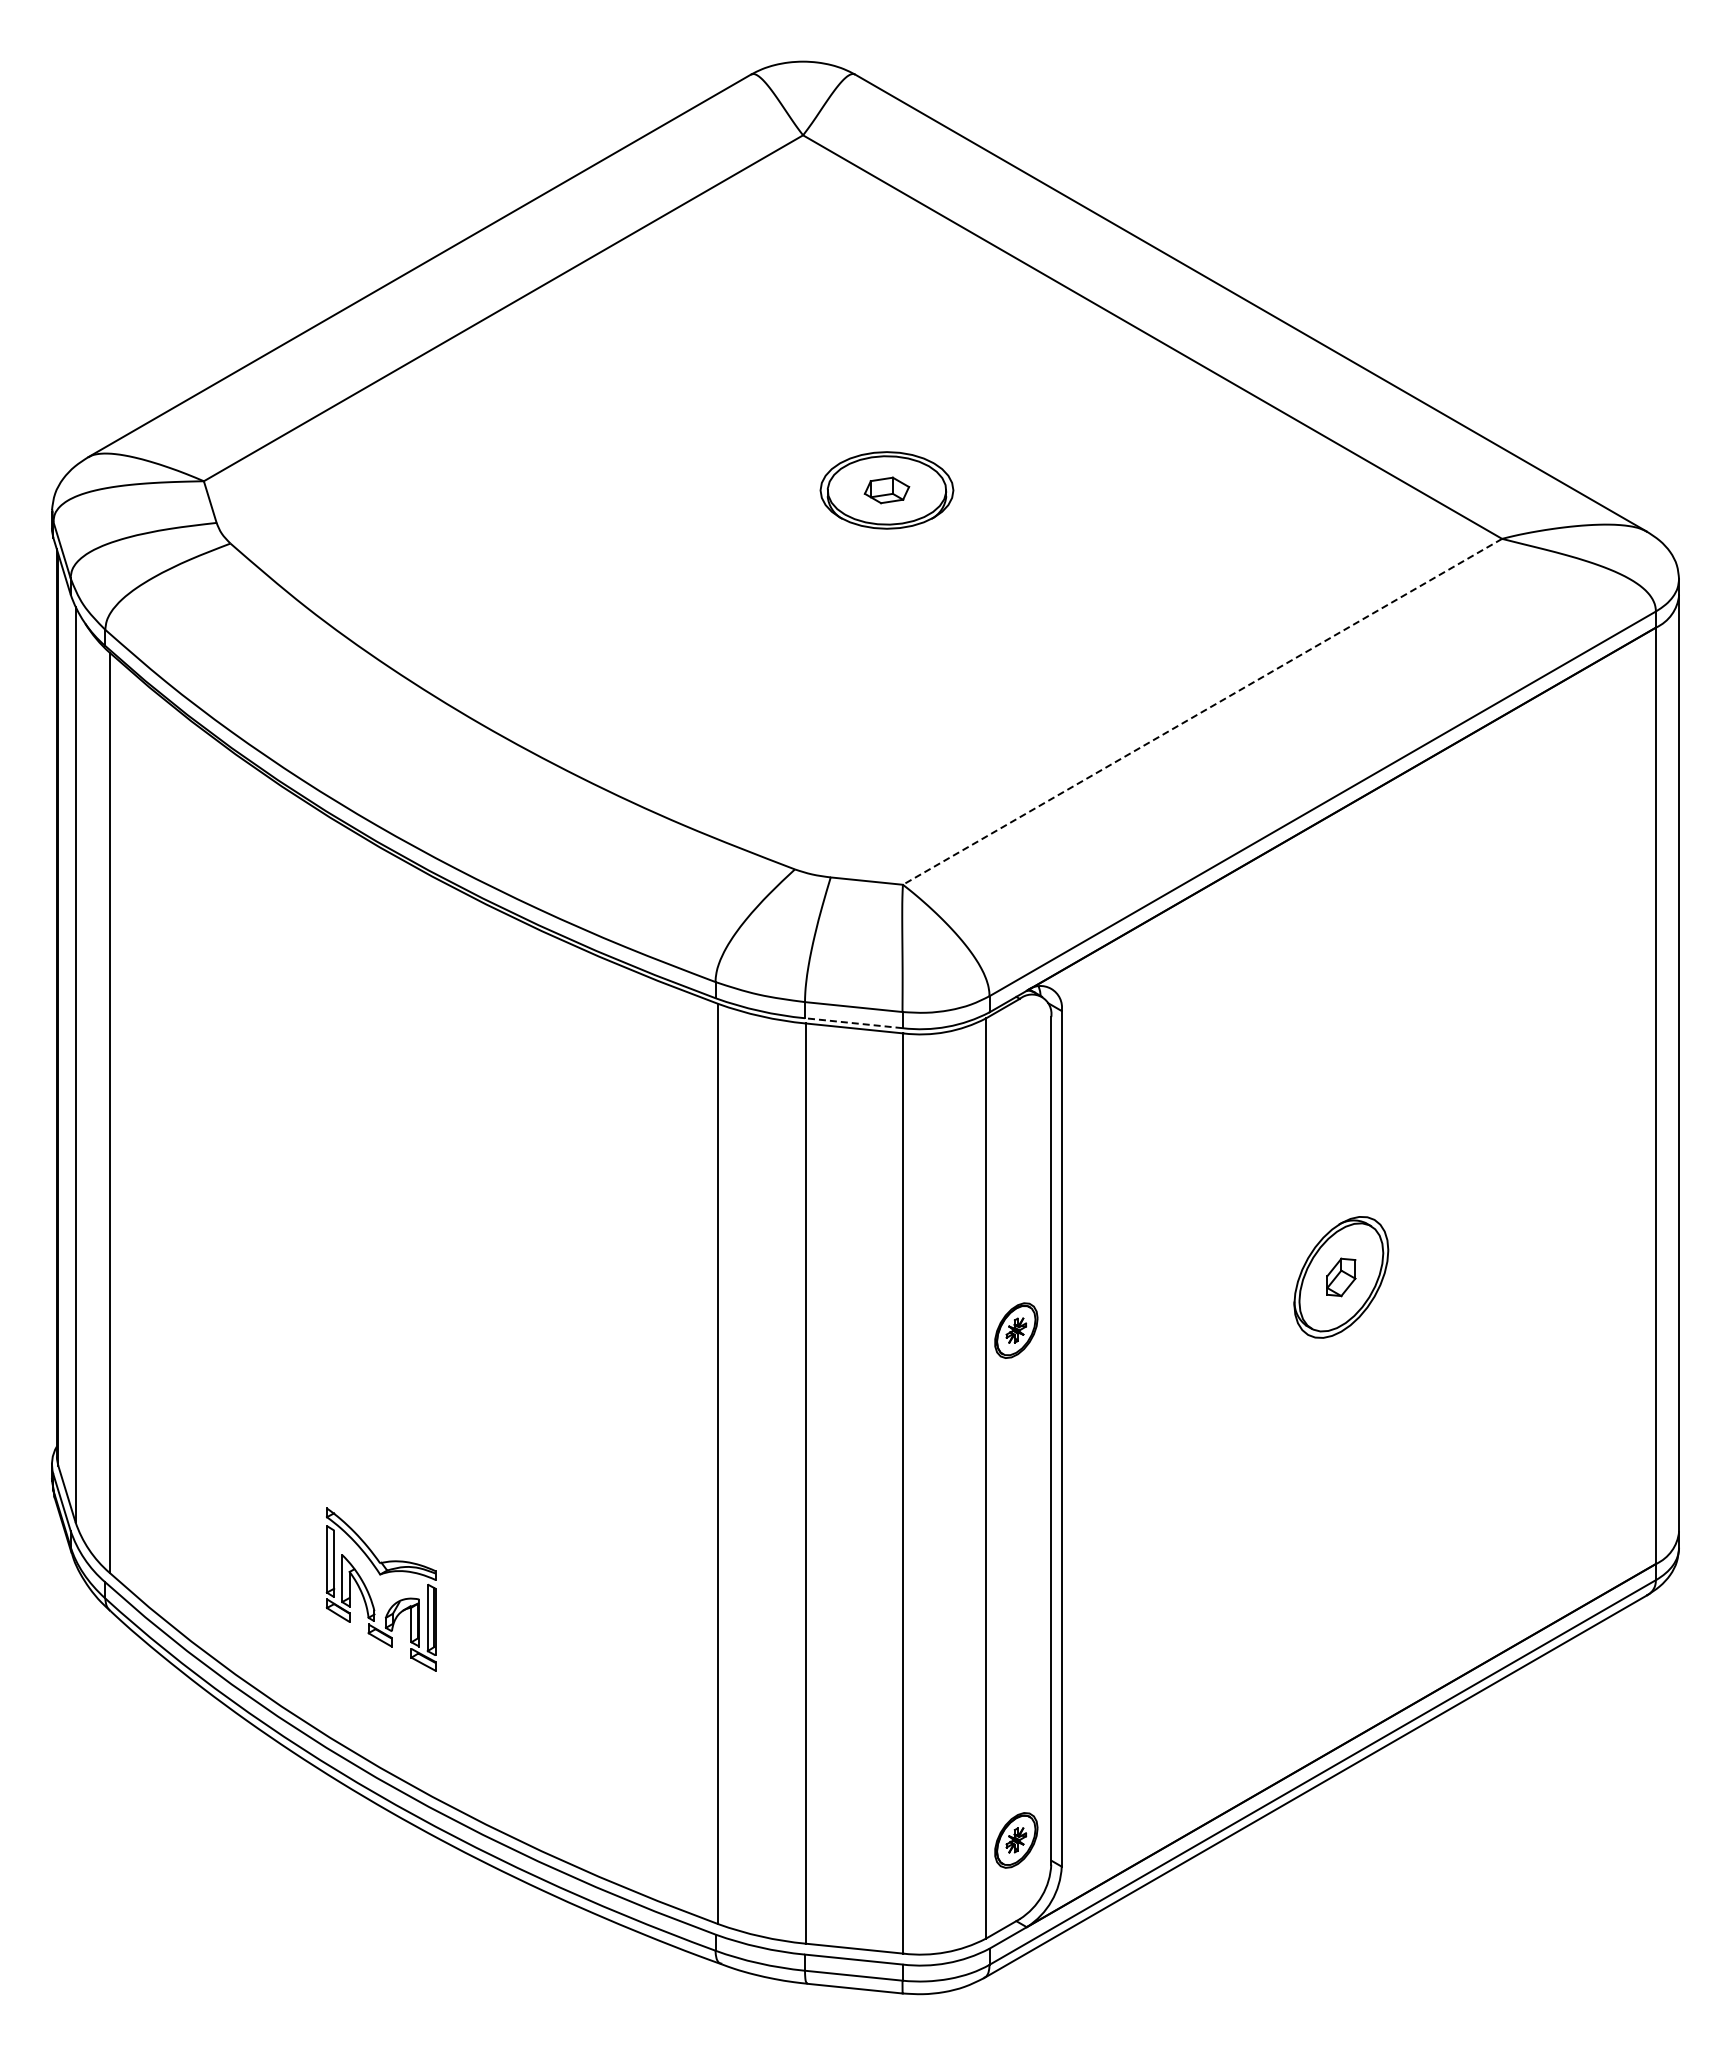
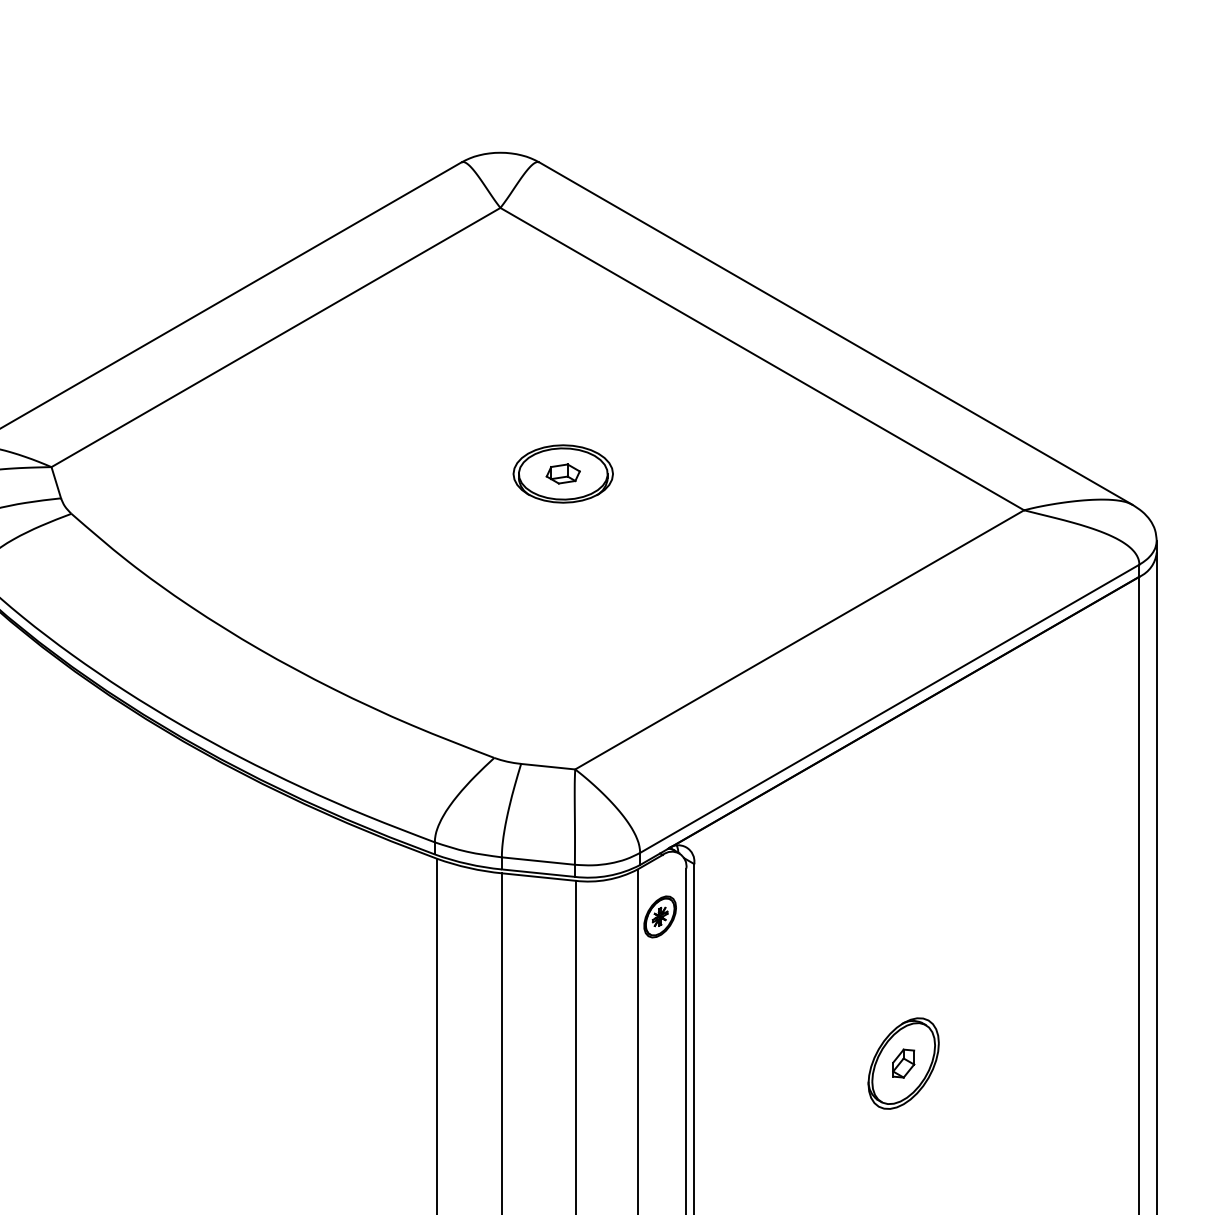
line: (1202, 711) -> (799, 639), dashed -> solid
line: (853, 1023) -> (538, 873), dashed -> solid
part: (1016, 1330) -> (660, 916), moved

